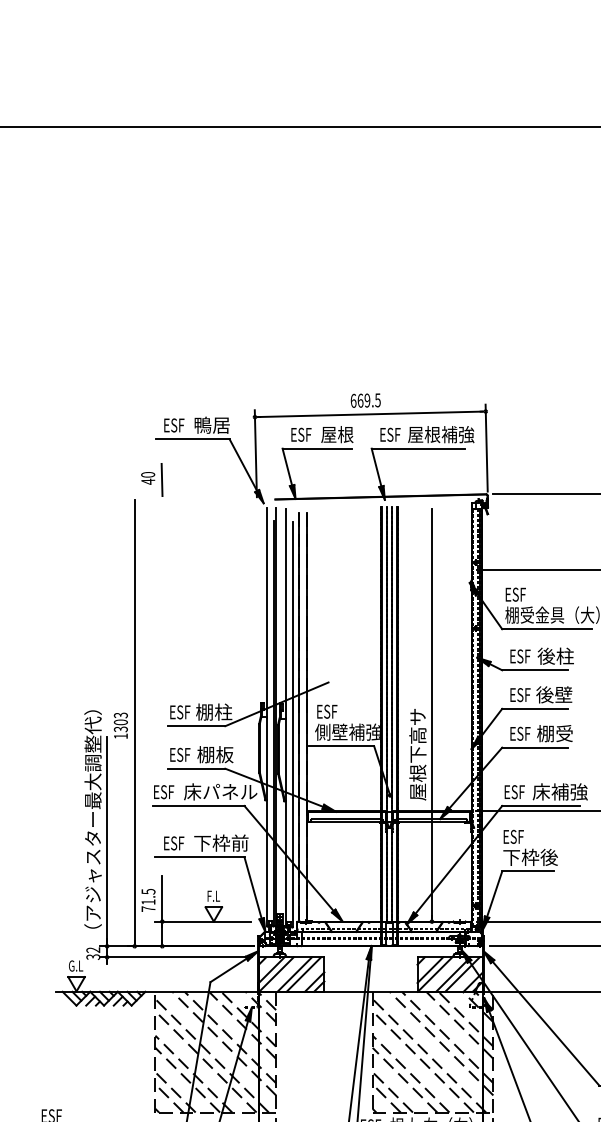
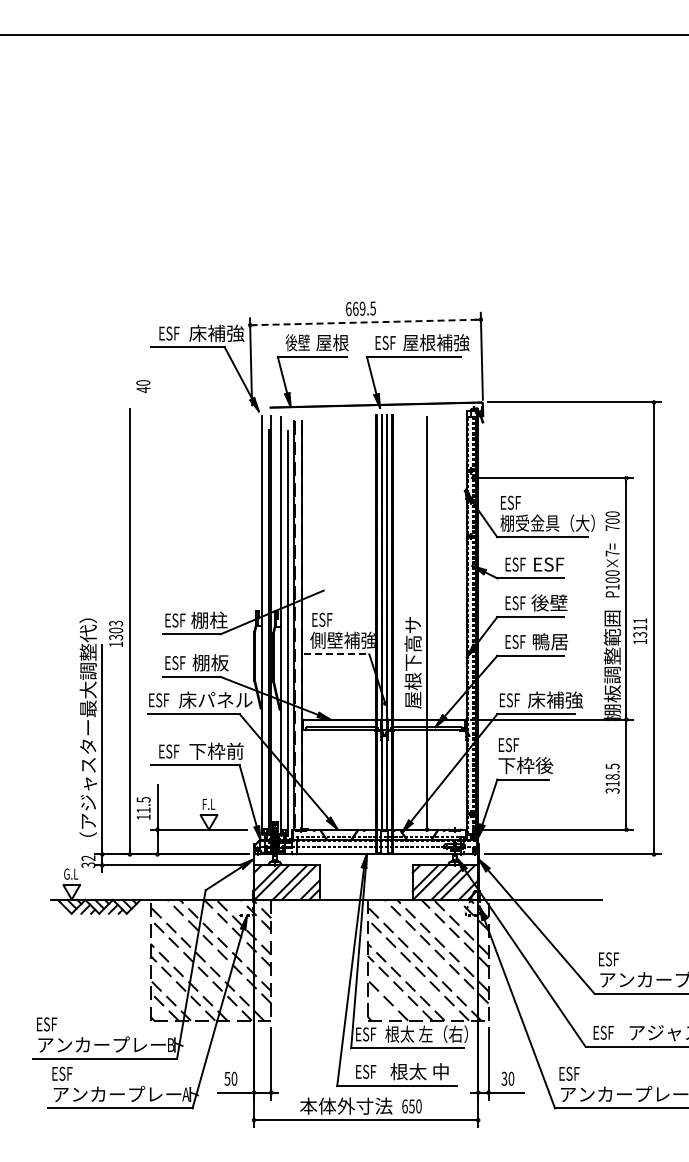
line: (370, 414) -> (365, 322), solid -> dashed
text: (221, 424) -> (216, 332), 鴨居 -> 床補強
text: (302, 434) -> (297, 342), ESF -> 後壁
line: (161, 480) -> (156, 388), removed
text: (555, 655) -> (550, 563), 後柱 -> ESF
text: (555, 733) -> (550, 641), 棚受 -> 鴨居
line: (341, 746) -> (336, 654), solid -> dashed
text: (148, 909) -> (143, 817), 71.5 -> 11.5
line: (386, 1098) -> (381, 1006), removed

